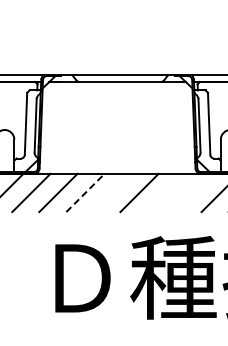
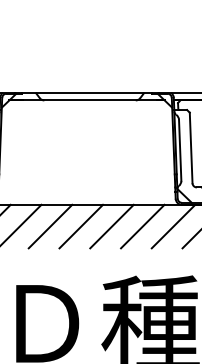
line: (85, 192) -> (50, 226), dashed -> solid
line: (112, 192) -> (81, 226), added
line: (166, 192) -> (142, 226), added
line: (193, 192) -> (173, 226), added

